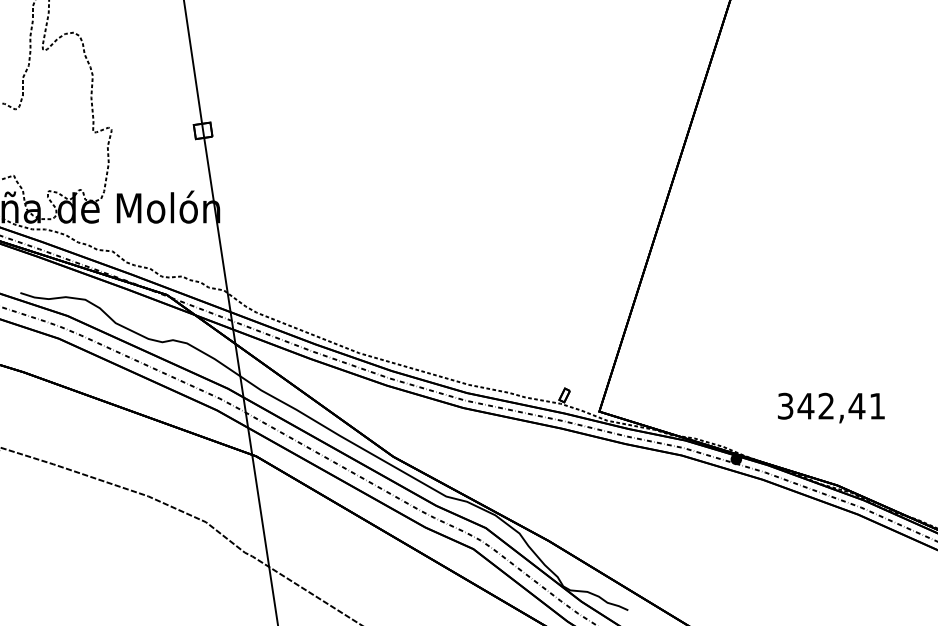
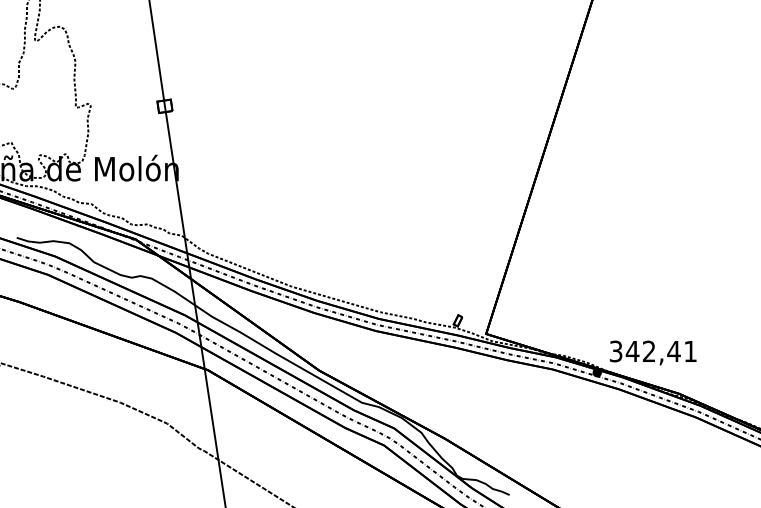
text: (831, 407) -> (653, 352), moved

